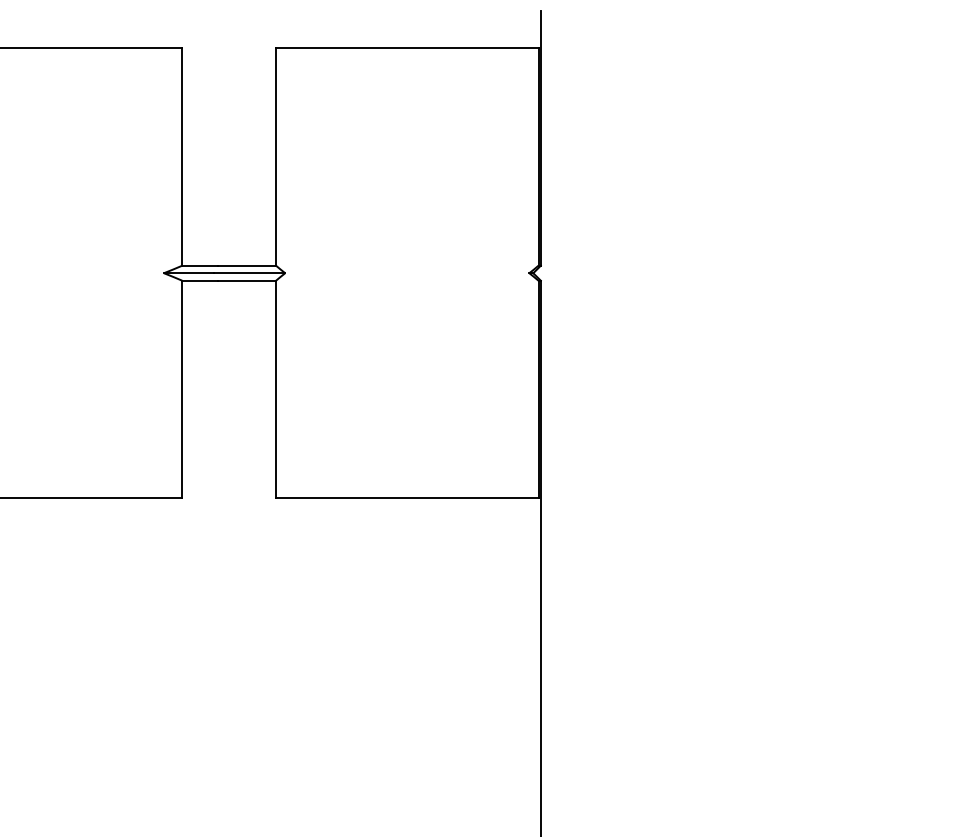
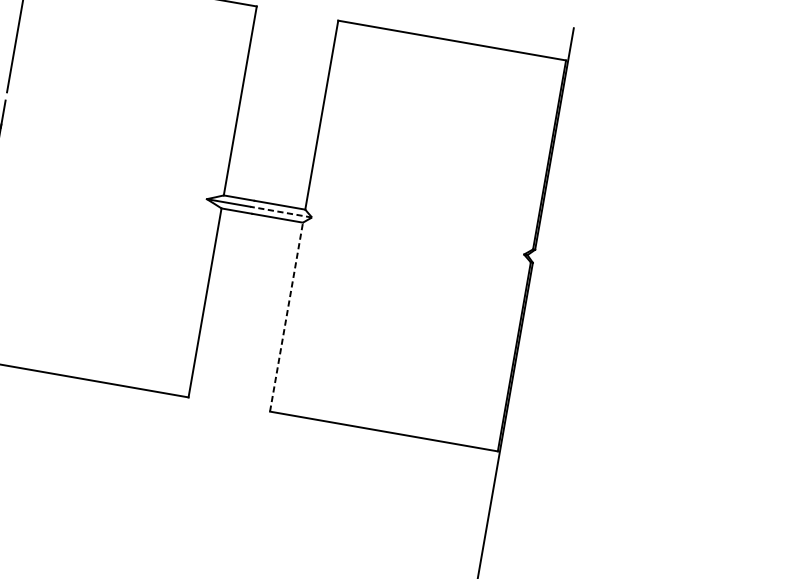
line: (249, 273) -> (281, 212), solid -> dashed
line: (276, 389) -> (286, 317), solid -> dashed

